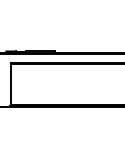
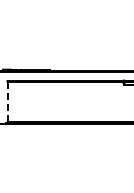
line: (10, 84) -> (7, 102), solid -> dashed

